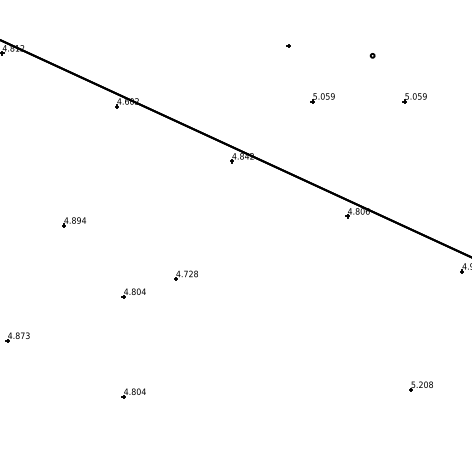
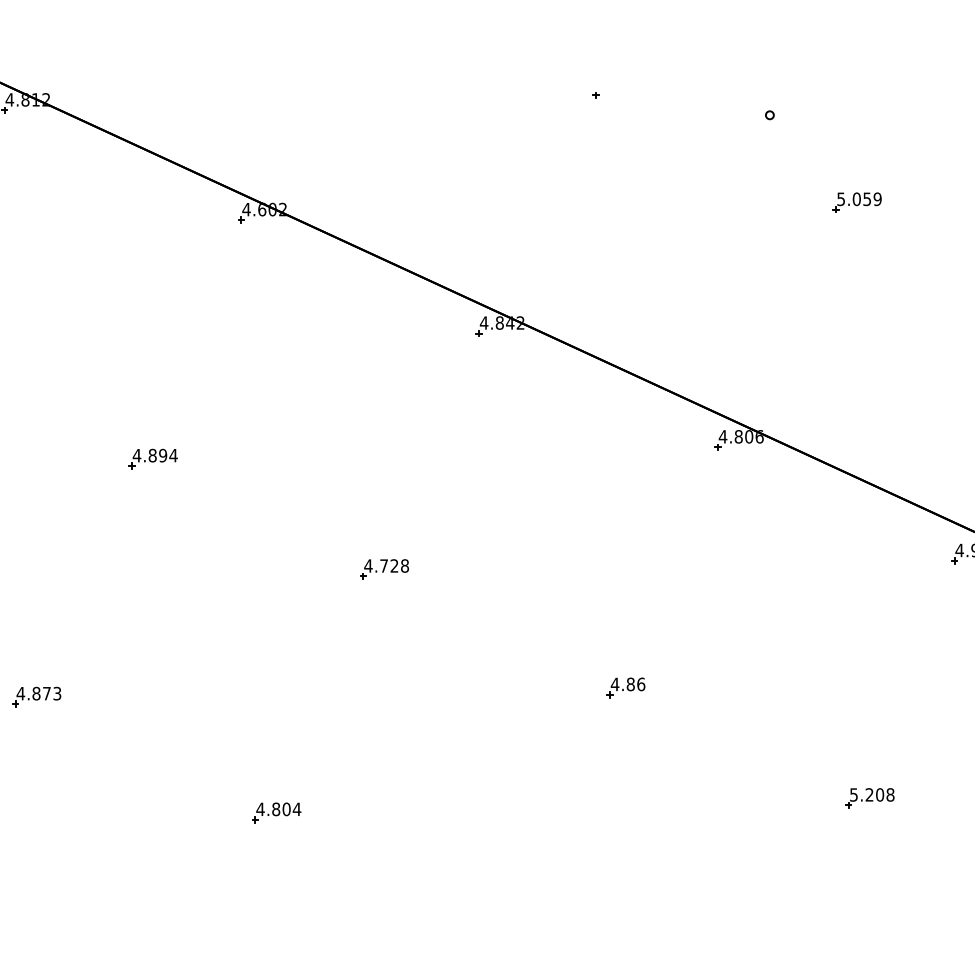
part: (322, 98) -> (666, 203), removed
part: (133, 293) -> (275, 606), removed
part: (302, 333) -> (624, 689), added

